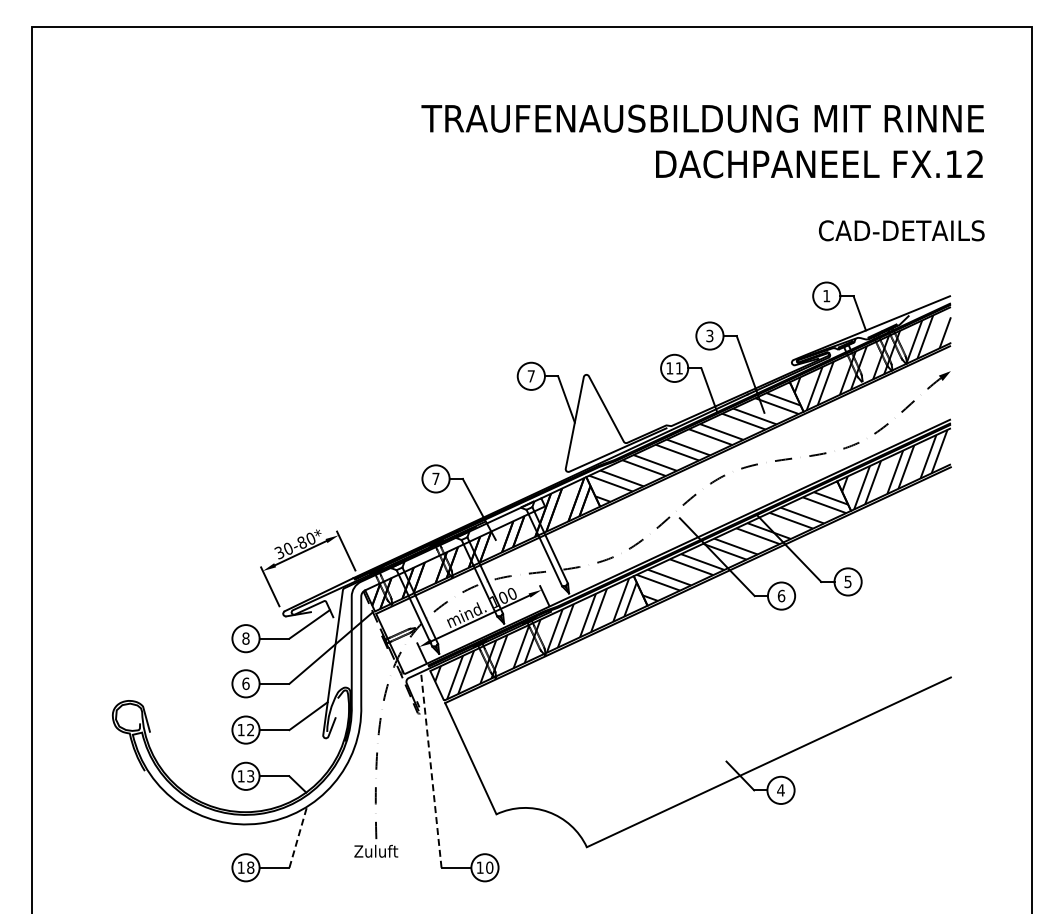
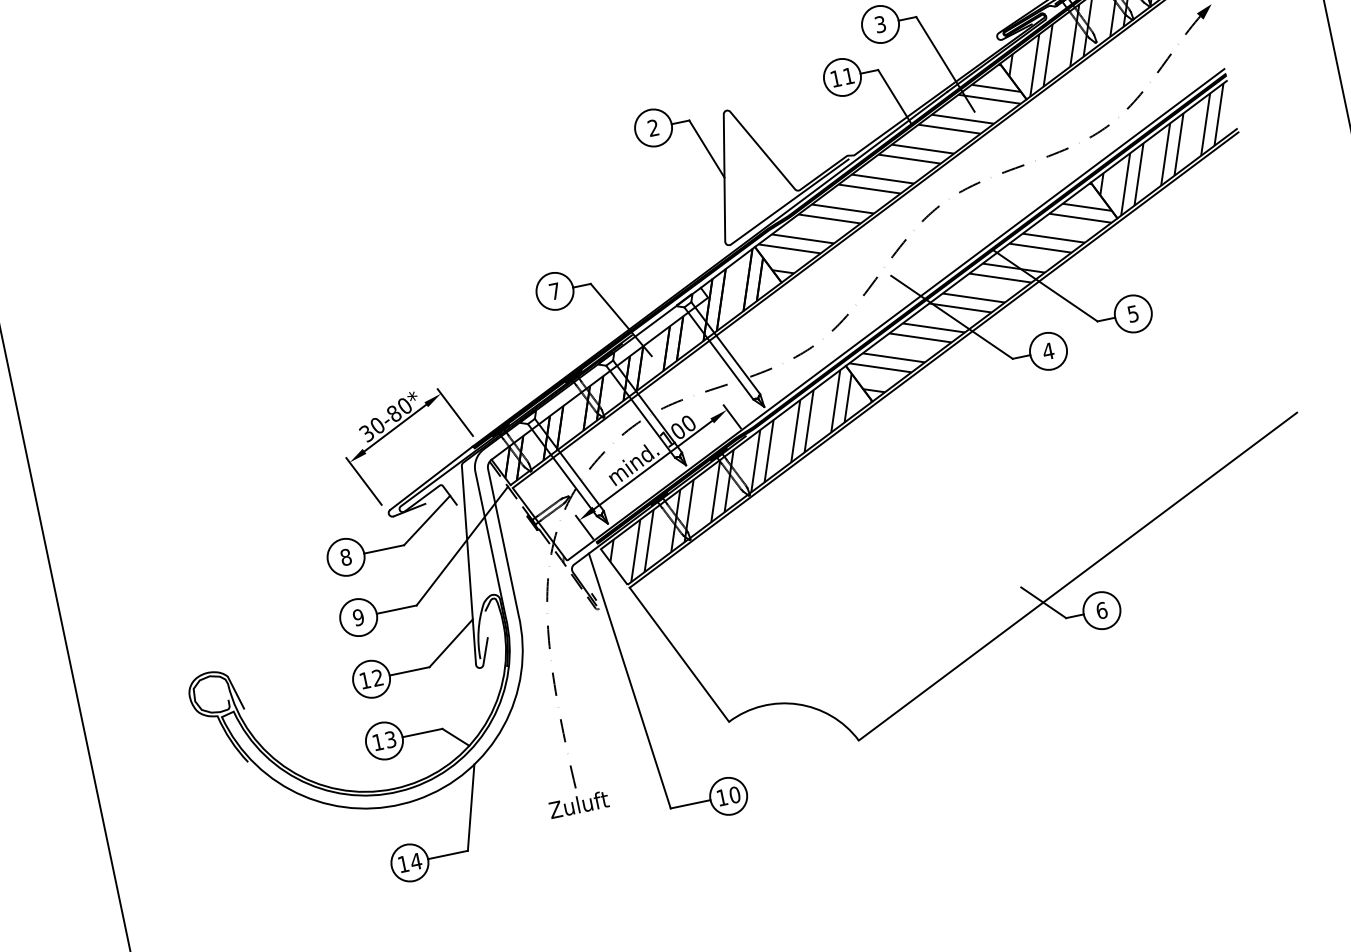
text: (530, 376) -> (652, 128), 7 -> 2
text: (781, 595) -> (1048, 350), 6 -> 4
text: (245, 683) -> (357, 617), 6 -> 9
line: (431, 769) -> (629, 680), dashed -> solid
text: (780, 790) -> (1101, 610), 4 -> 6
line: (298, 837) -> (471, 807), dashed -> solid
text: (250, 867) -> (415, 861), 18 -> 14

